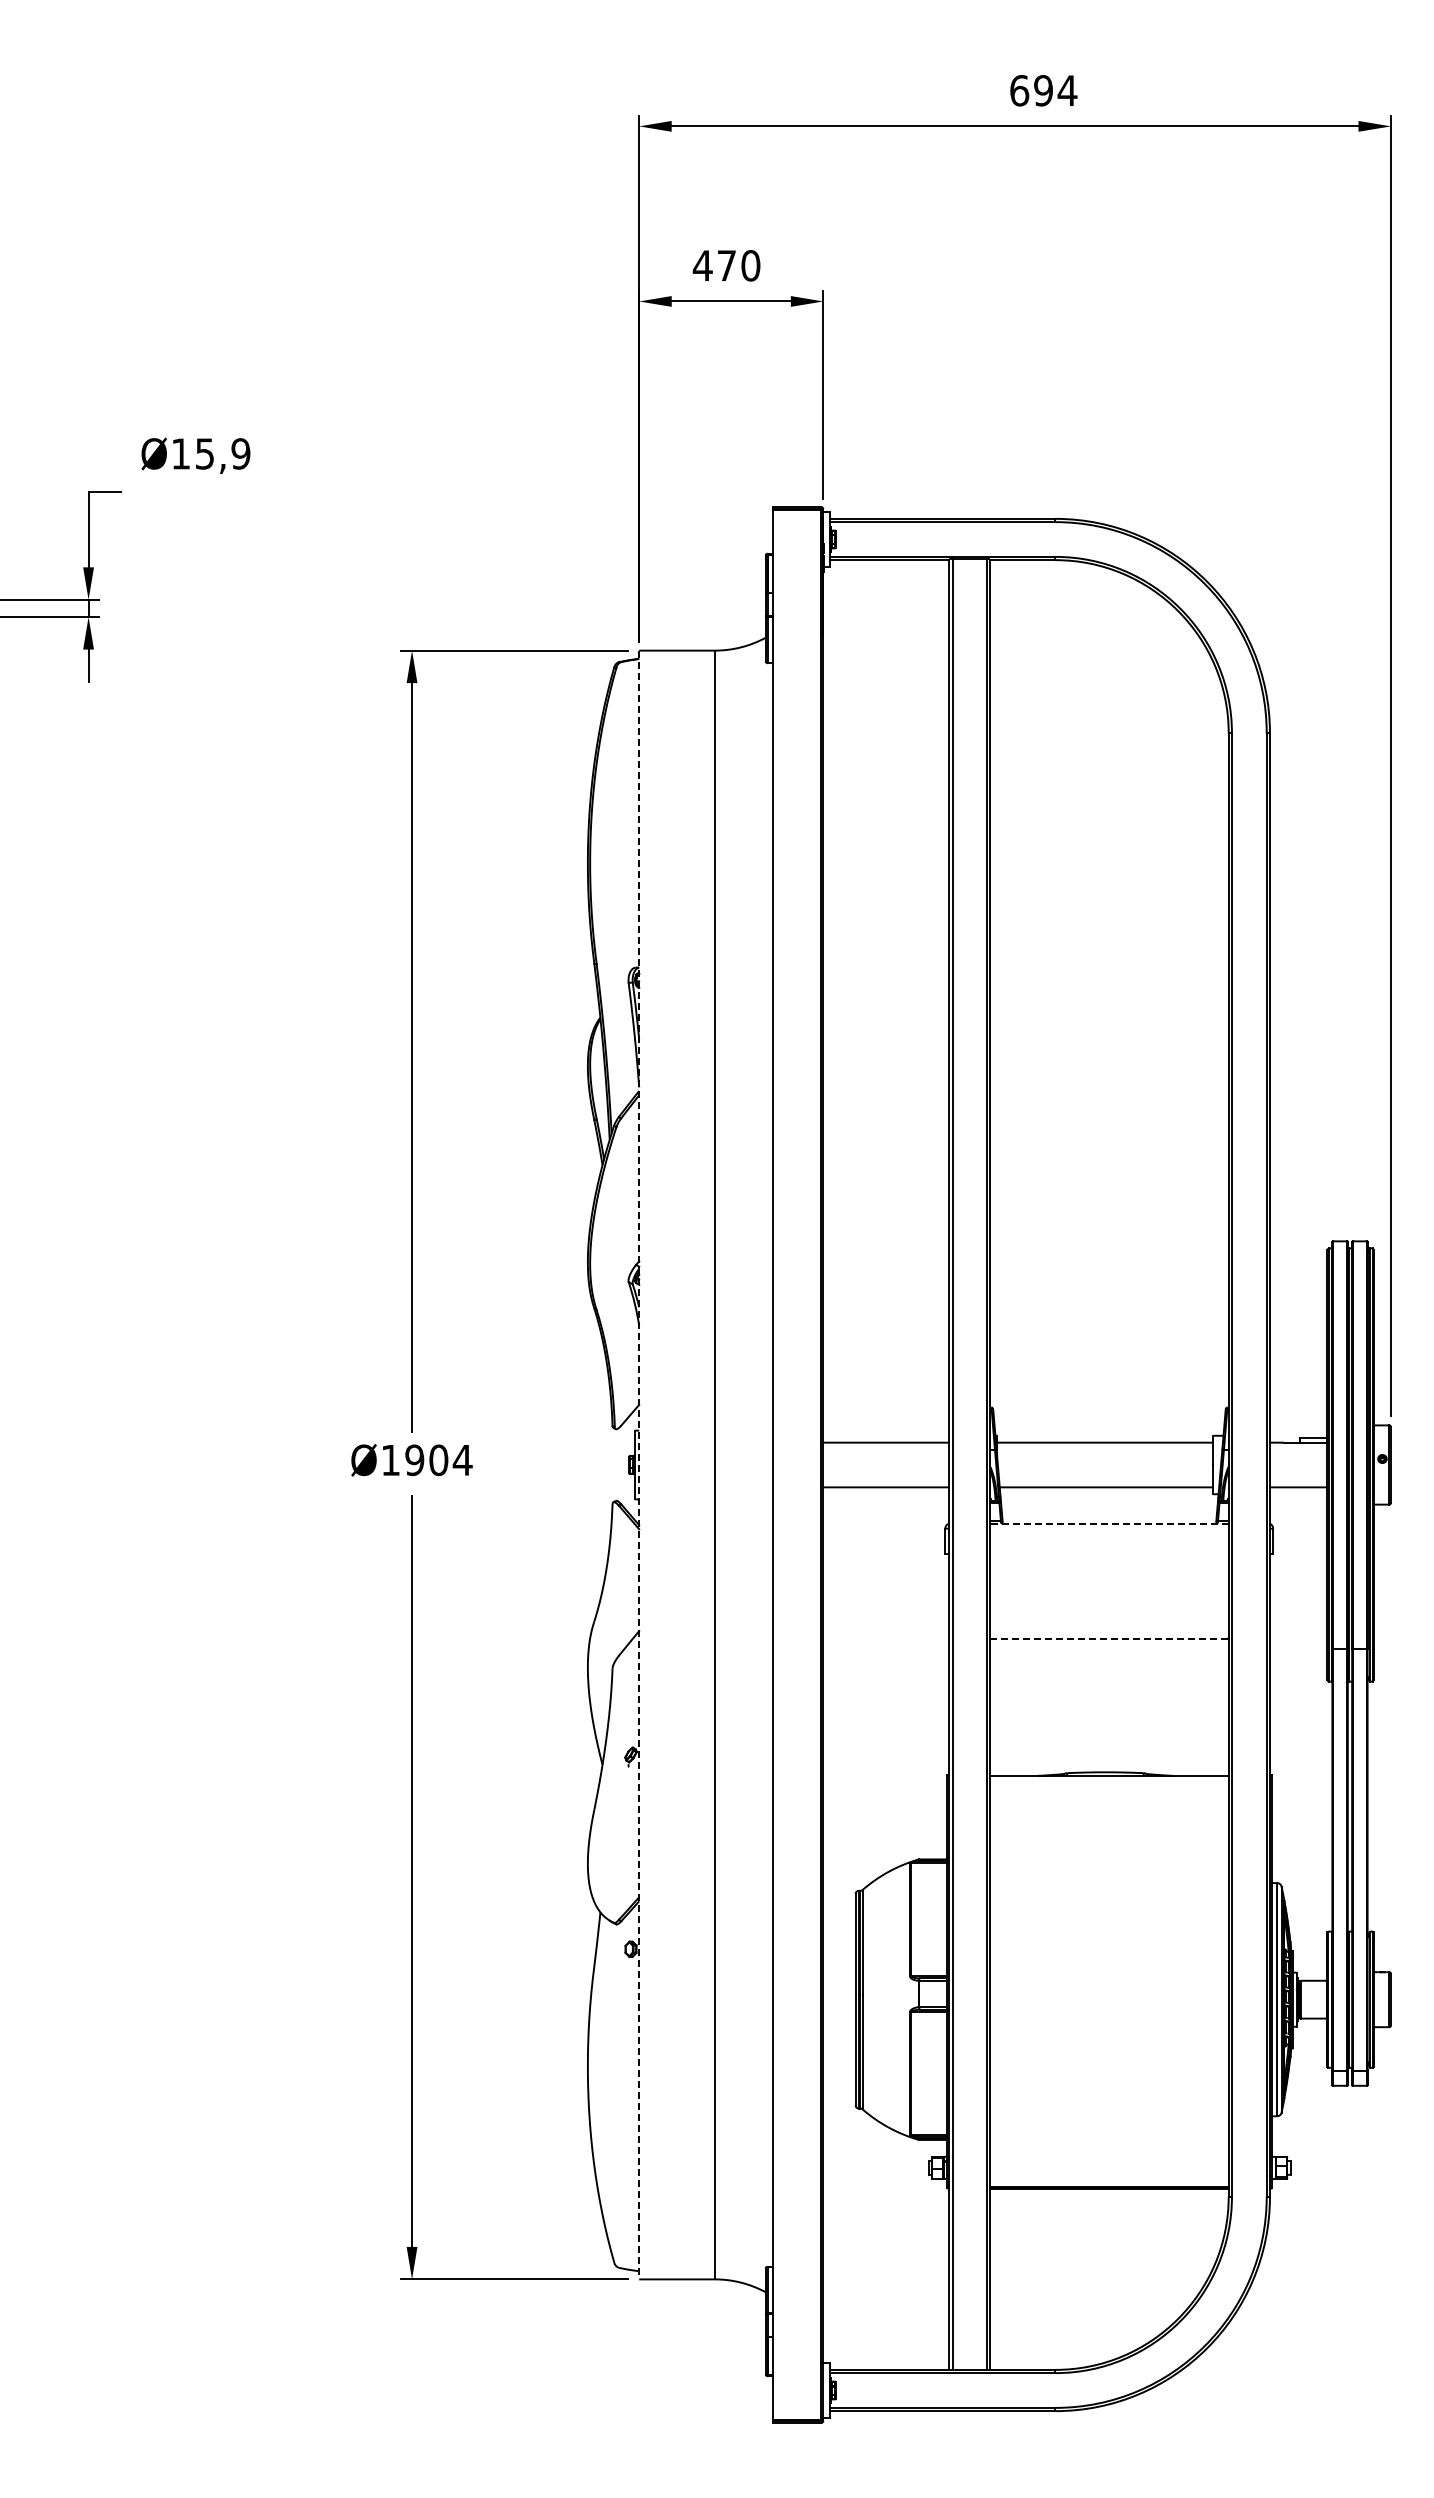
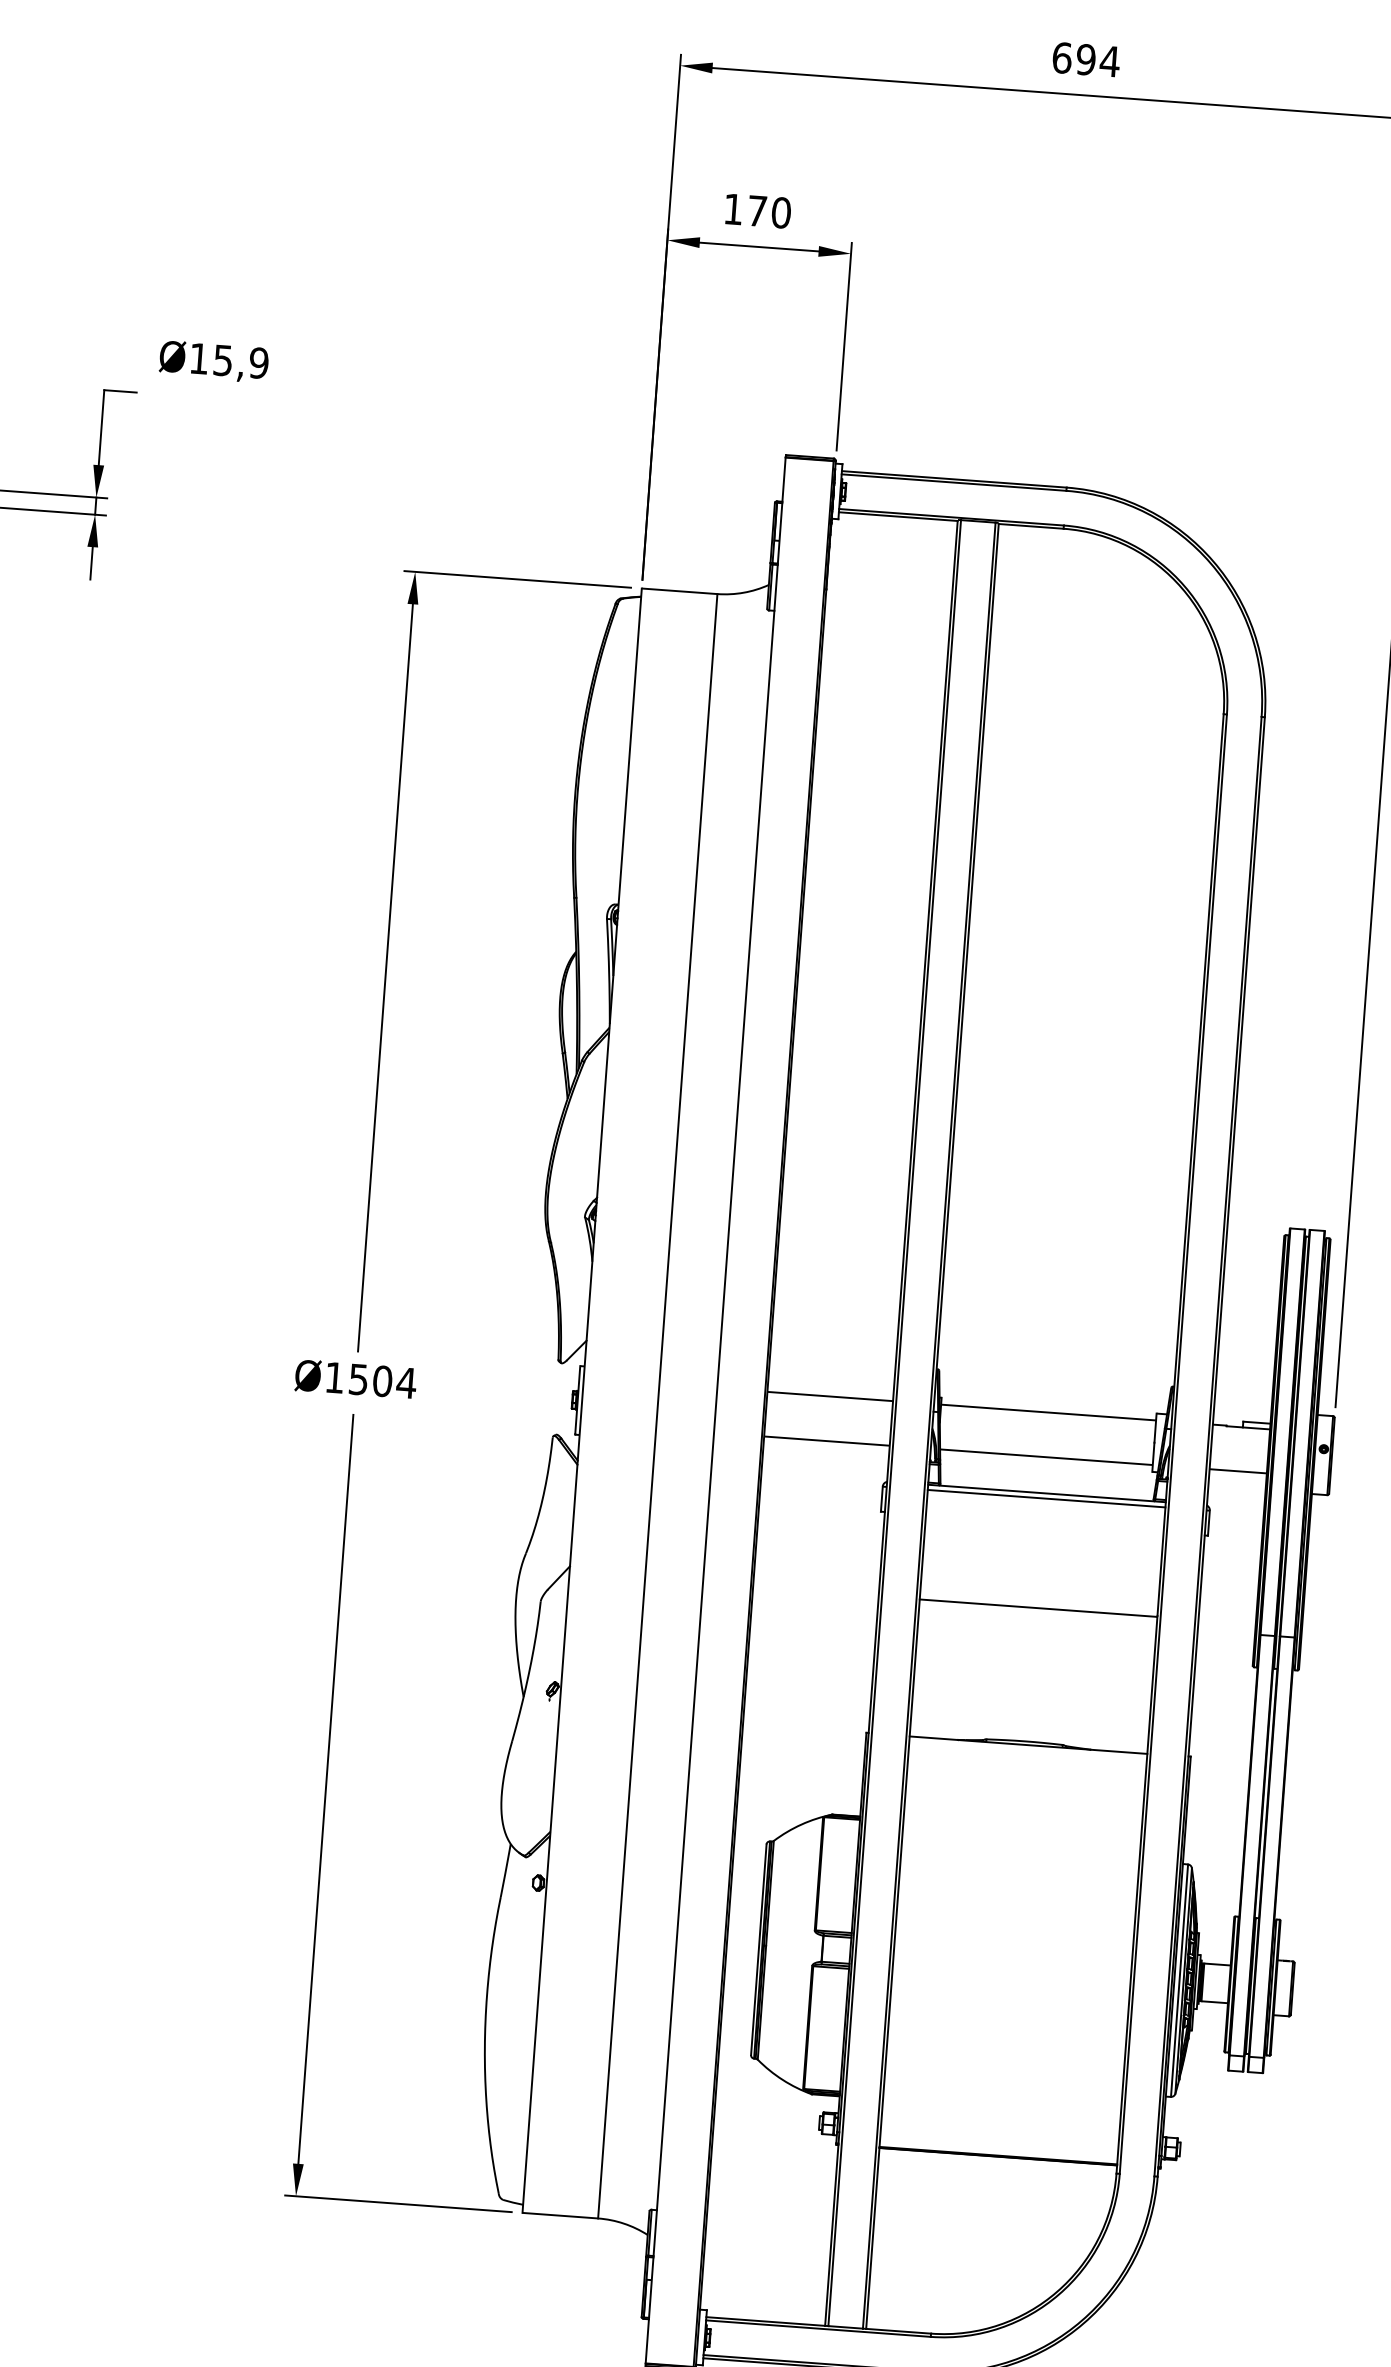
text: (702, 265) -> (733, 209), 470 -> 170
text: (414, 1459) -> (358, 1378), Ø1904 -> Ø1504
line: (639, 1465) -> (582, 1401), dashed -> solid
line: (1109, 1523) -> (1046, 1493), dashed -> solid
line: (1109, 1528) -> (1046, 1498), added
line: (1109, 1638) -> (1038, 1608), dashed -> solid

